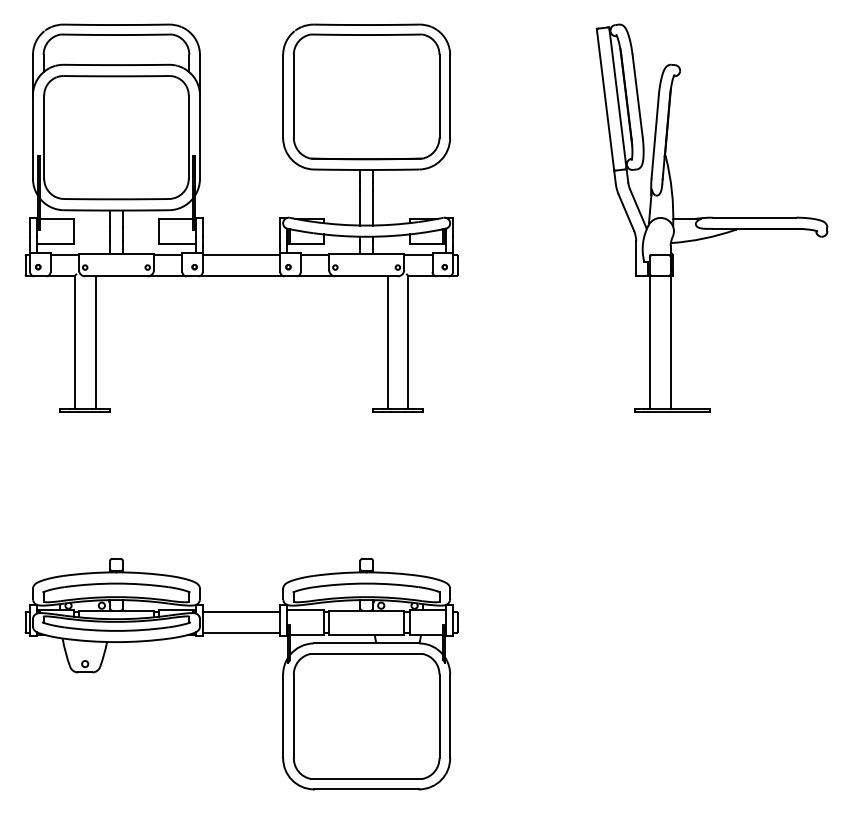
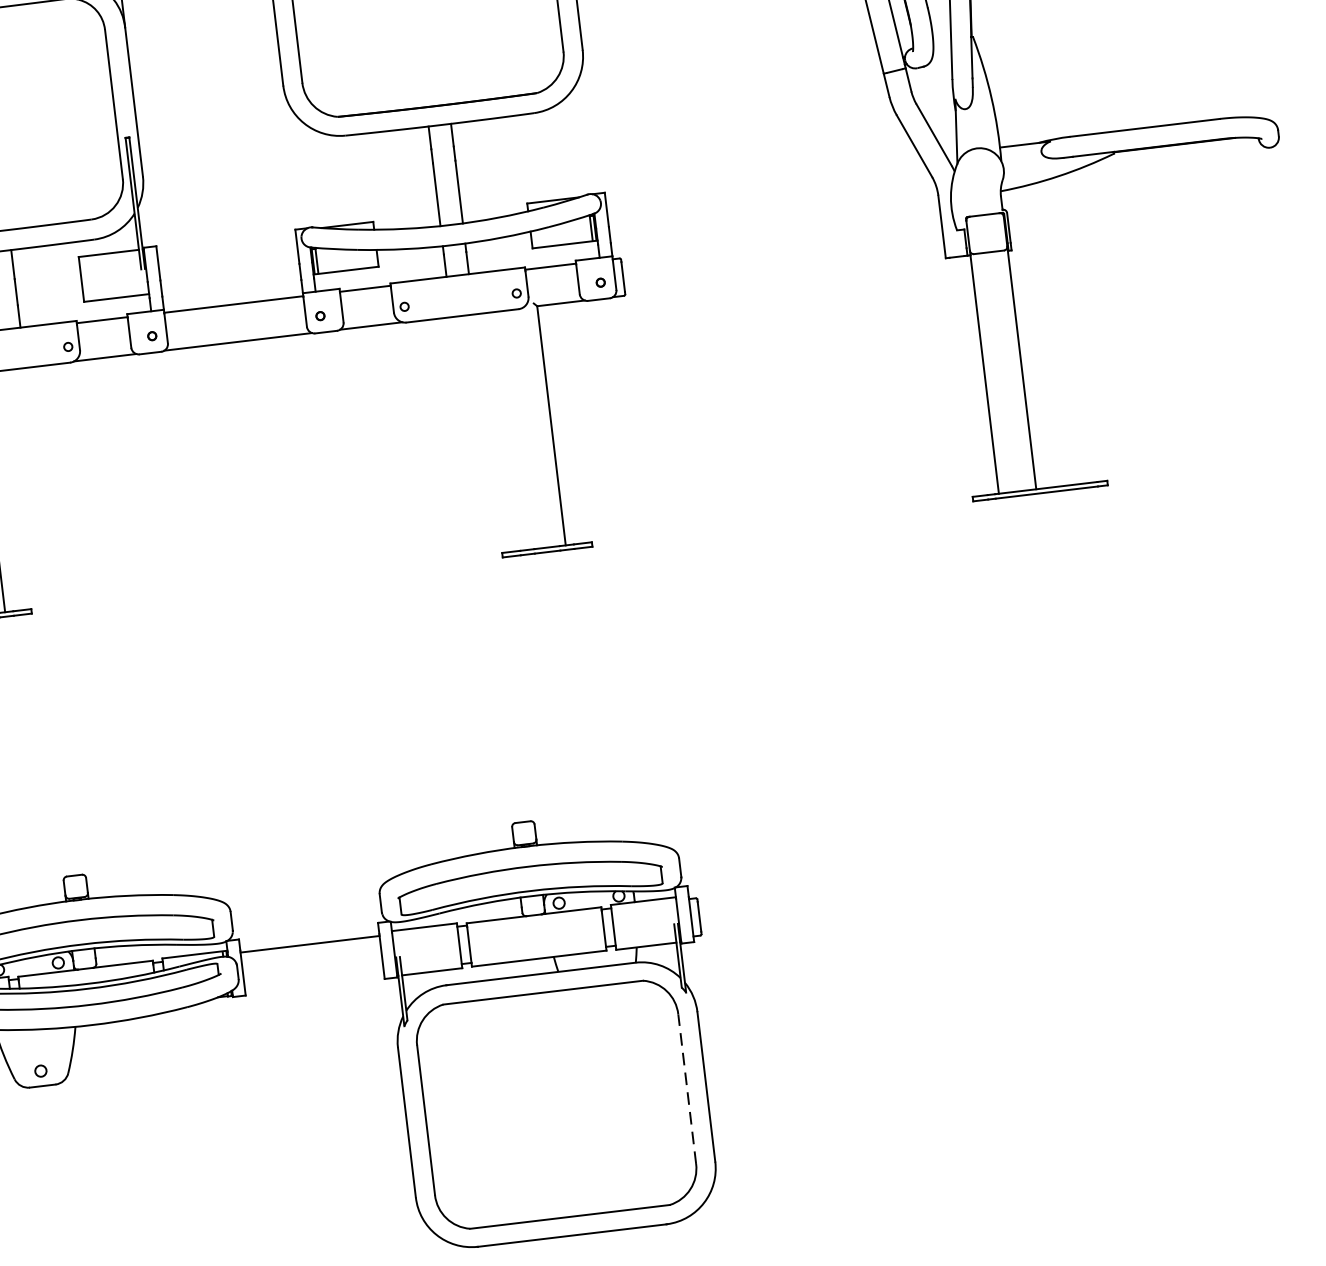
line: (387, 342) -> (514, 430), removed
line: (241, 632) -> (314, 981), removed
line: (439, 716) -> (687, 1089), solid -> dashed

